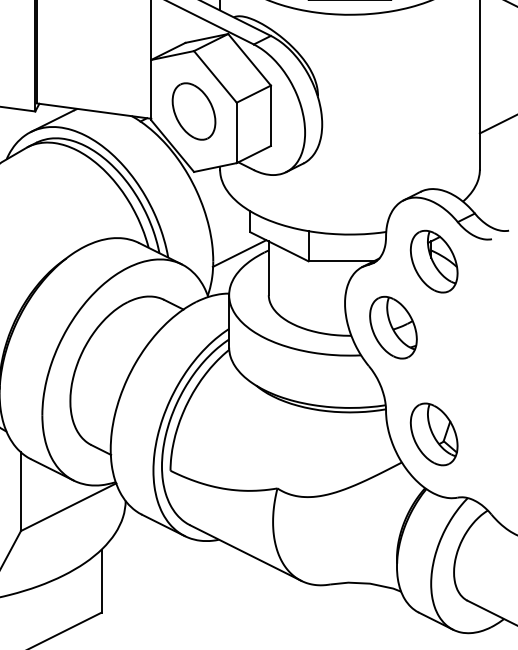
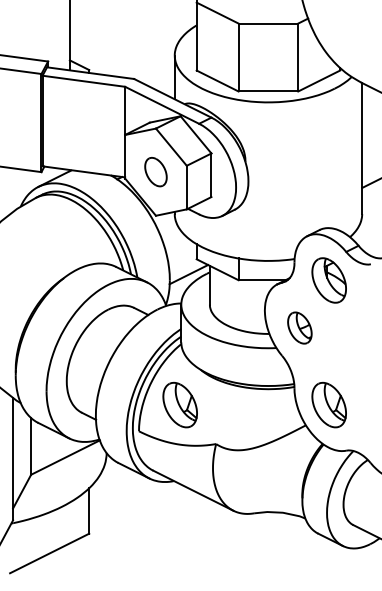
part: (193, 110) -> (155, 171), size x0.7
part: (392, 326) -> (299, 327), size x0.7
part: (226, 433) -> (179, 404), added

